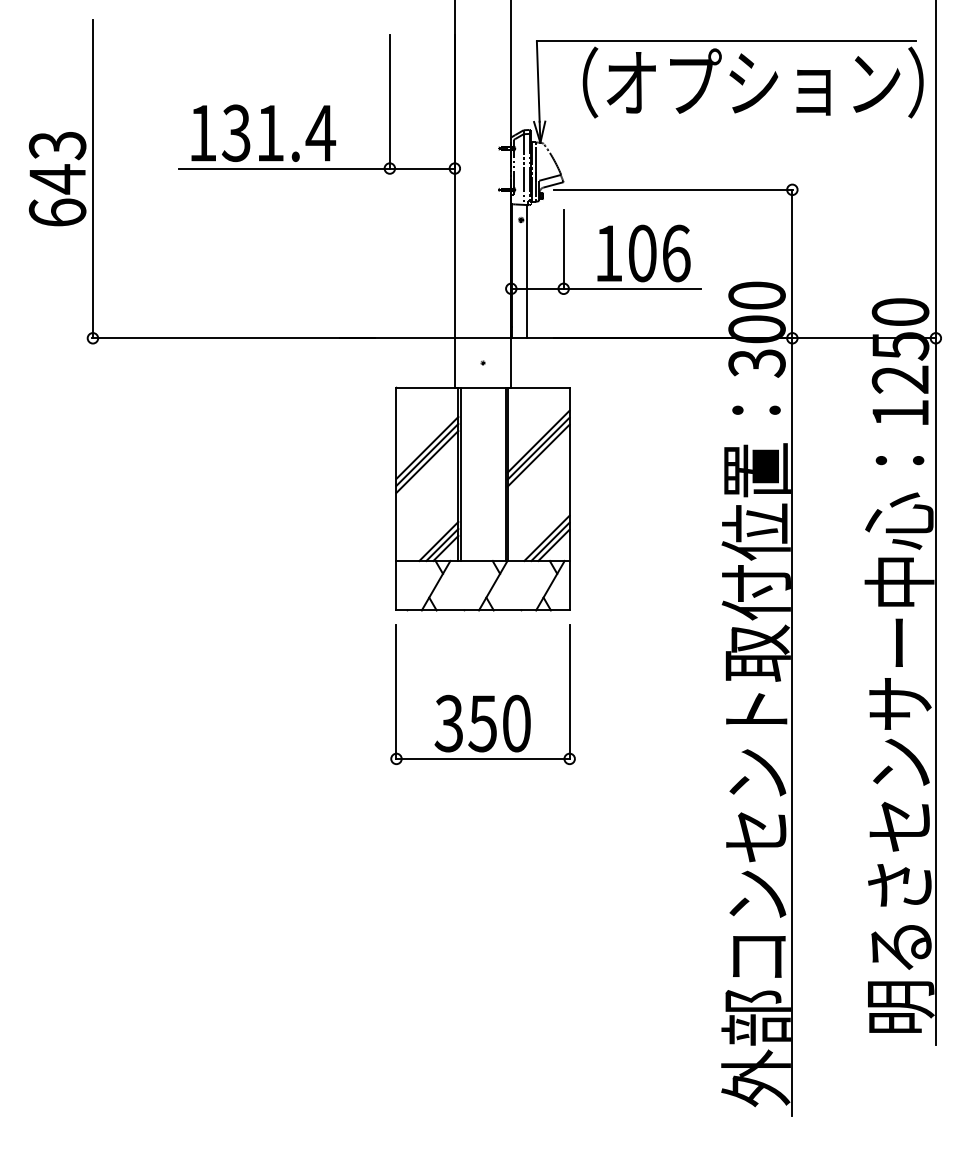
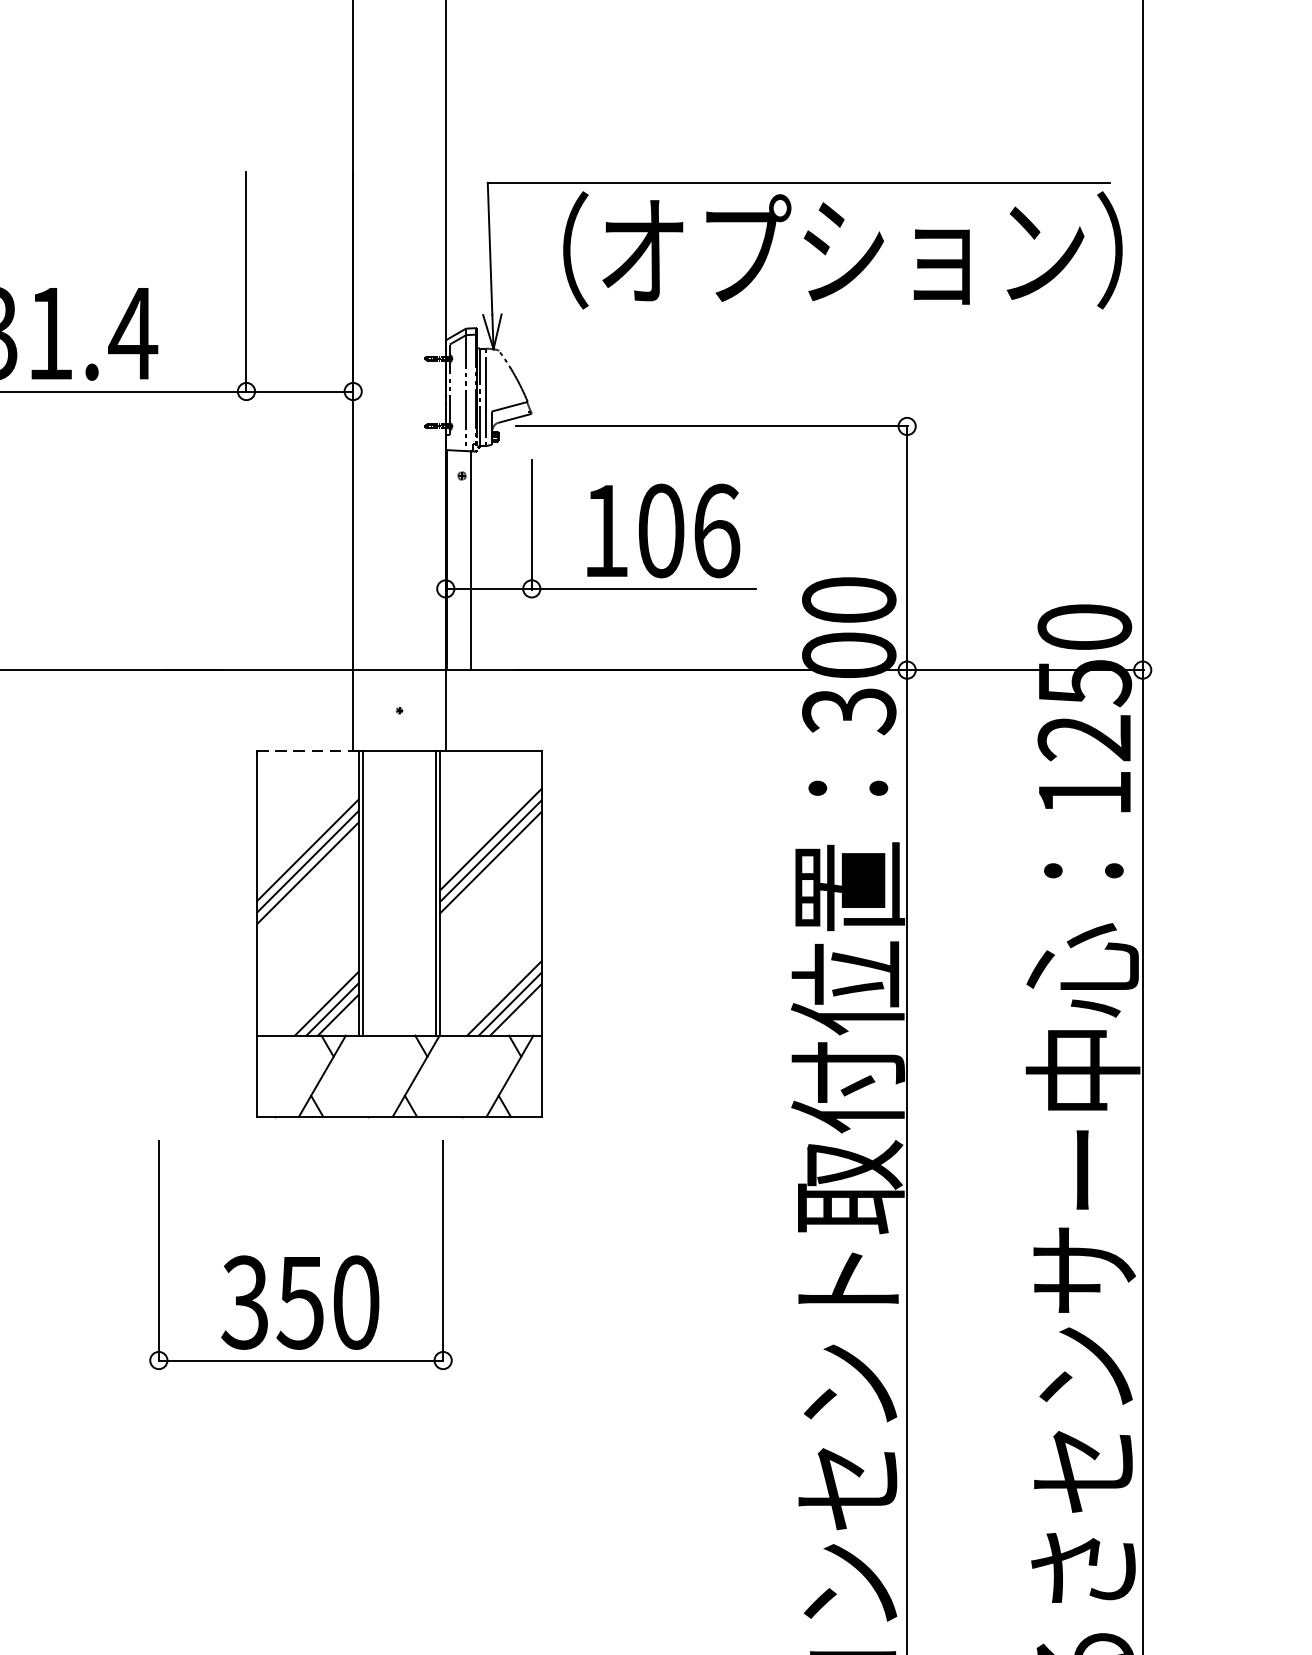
line: (427, 387) -> (308, 750), solid -> dashed
part: (482, 694) -> (300, 1254), moved

